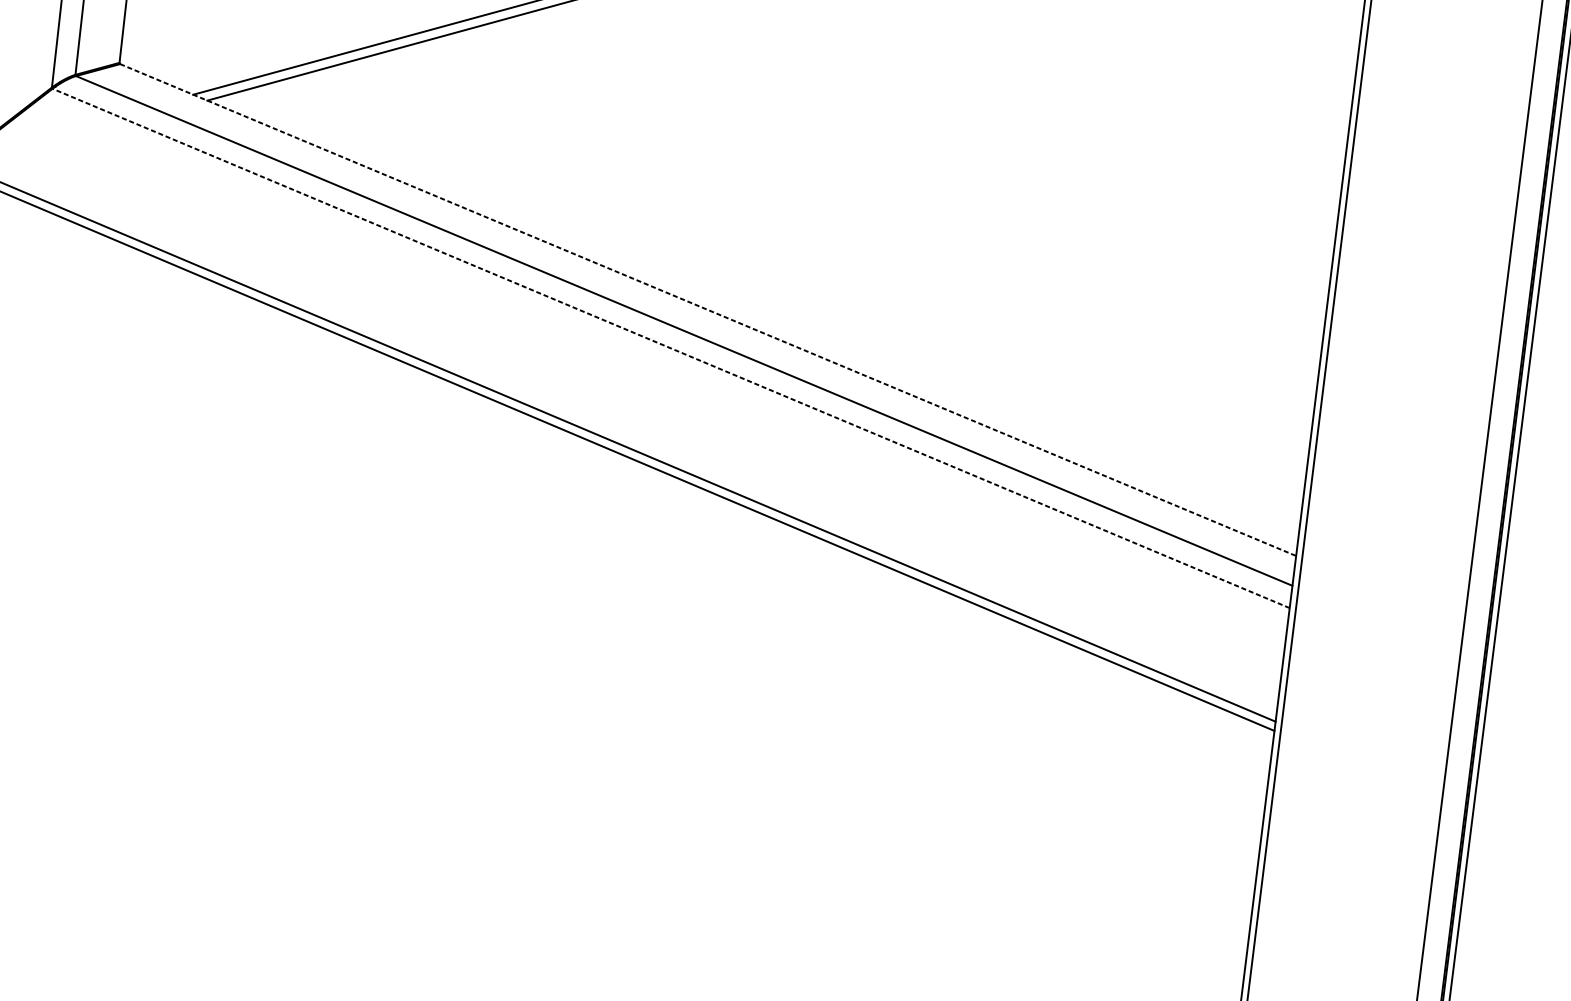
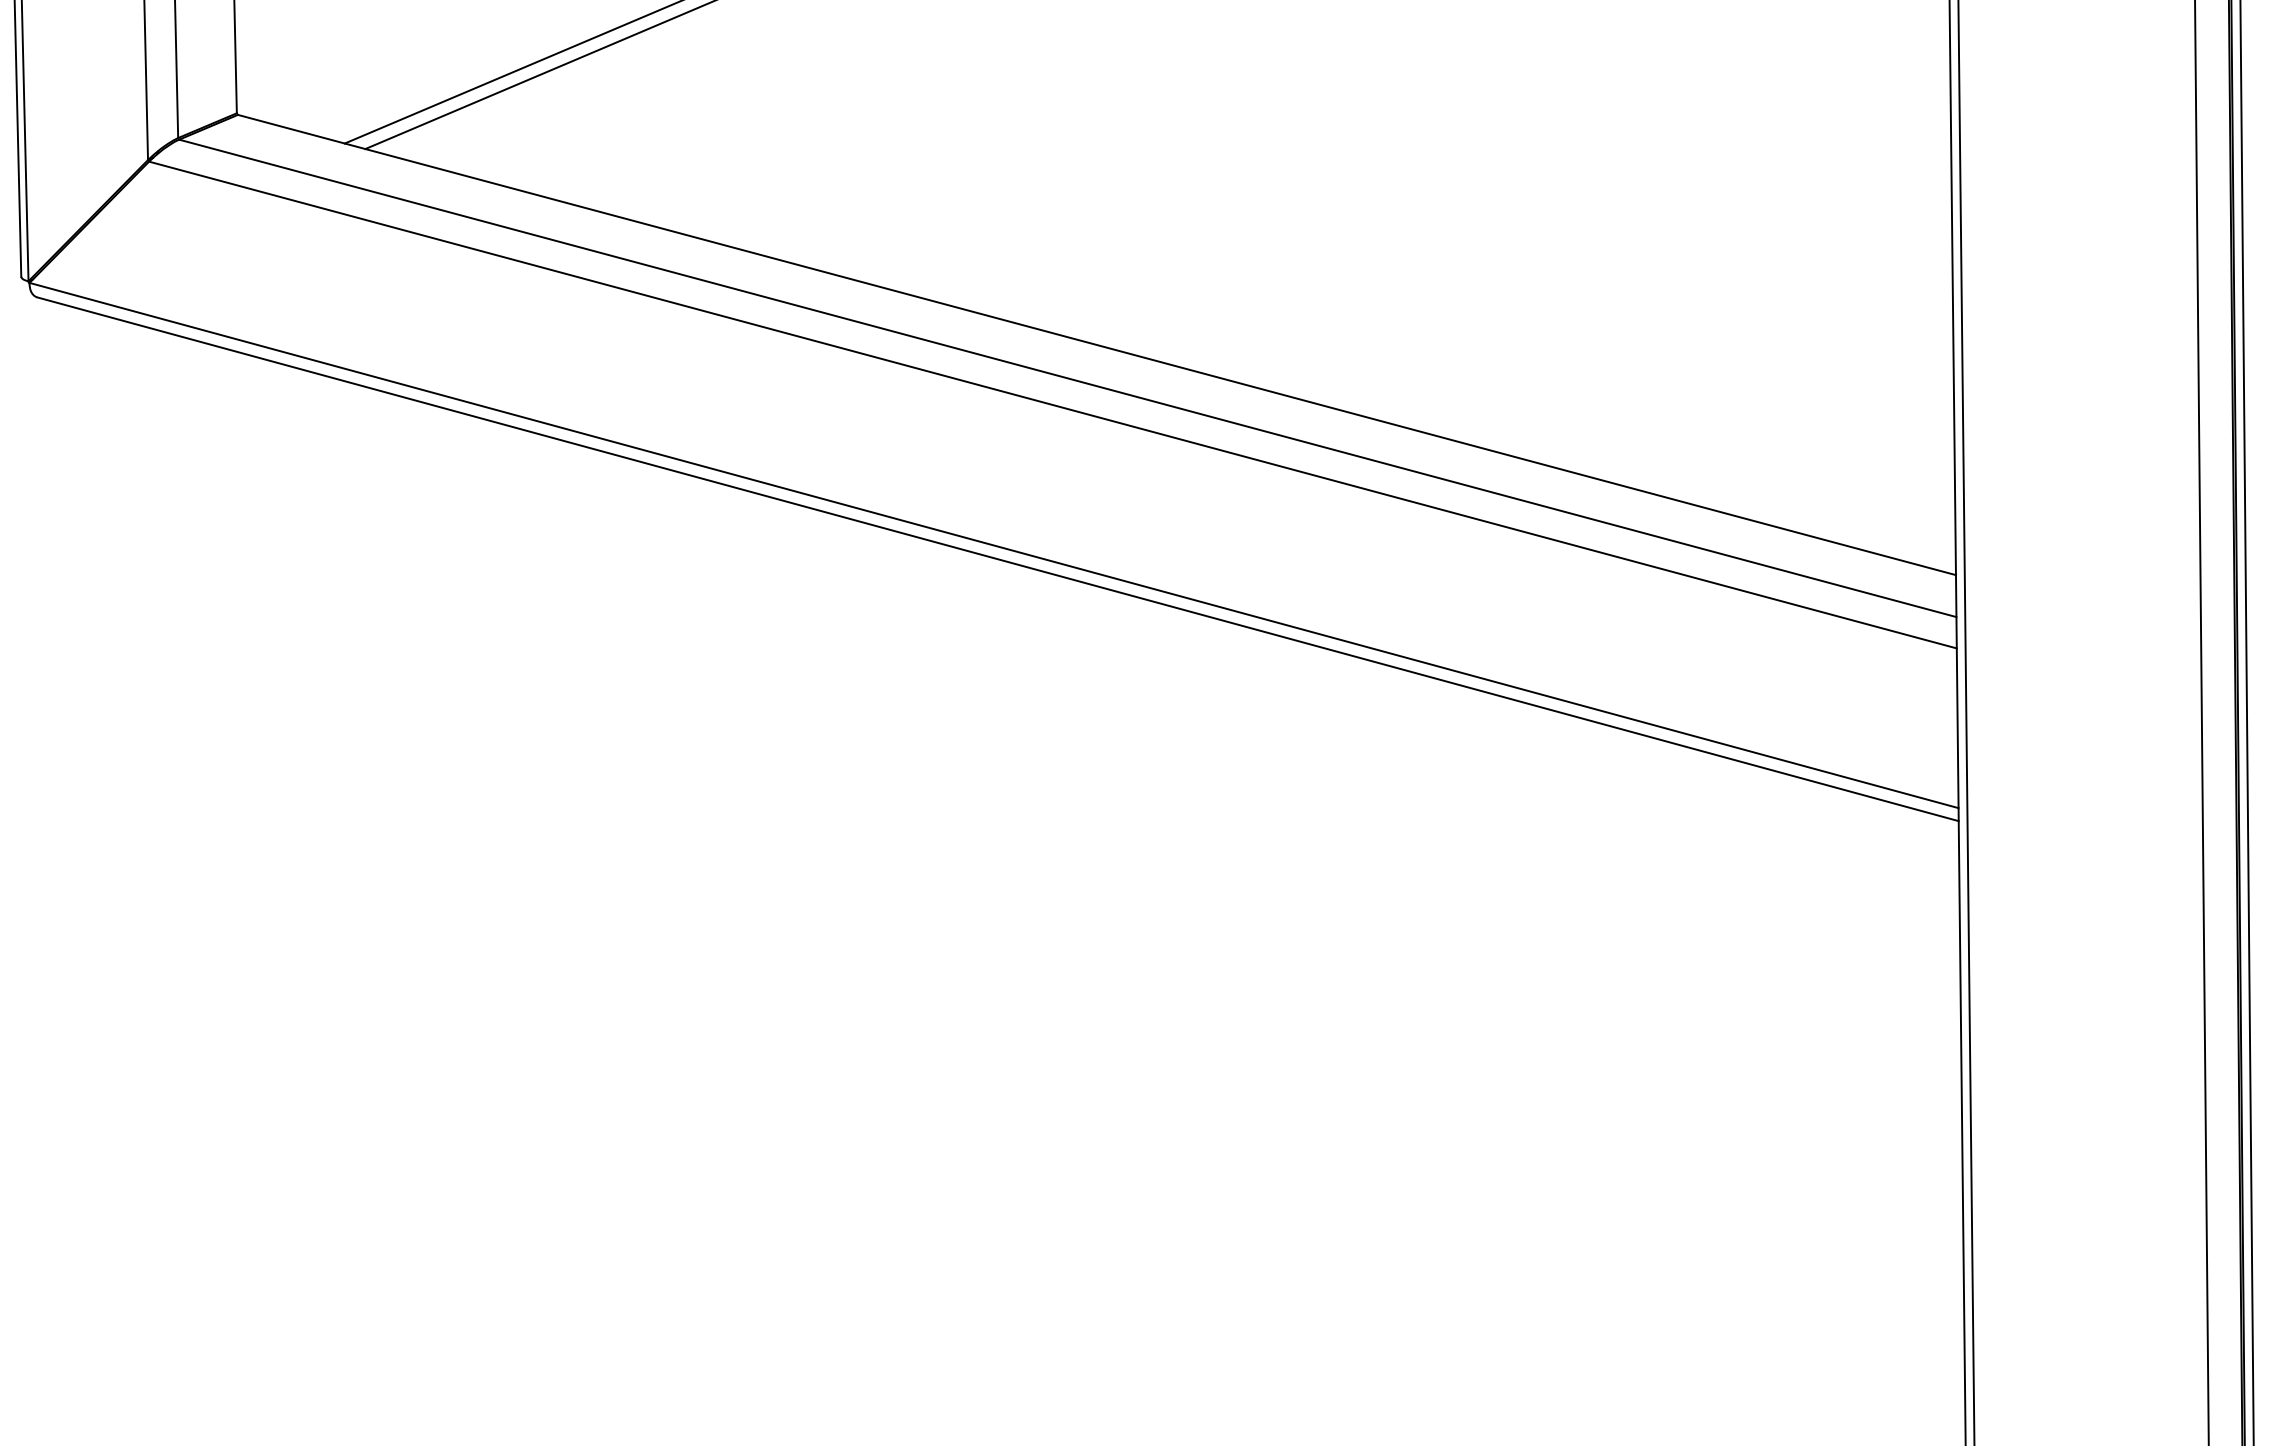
line: (708, 310) -> (1097, 345), dashed -> solid
line: (670, 348) -> (1052, 404), dashed -> solid

